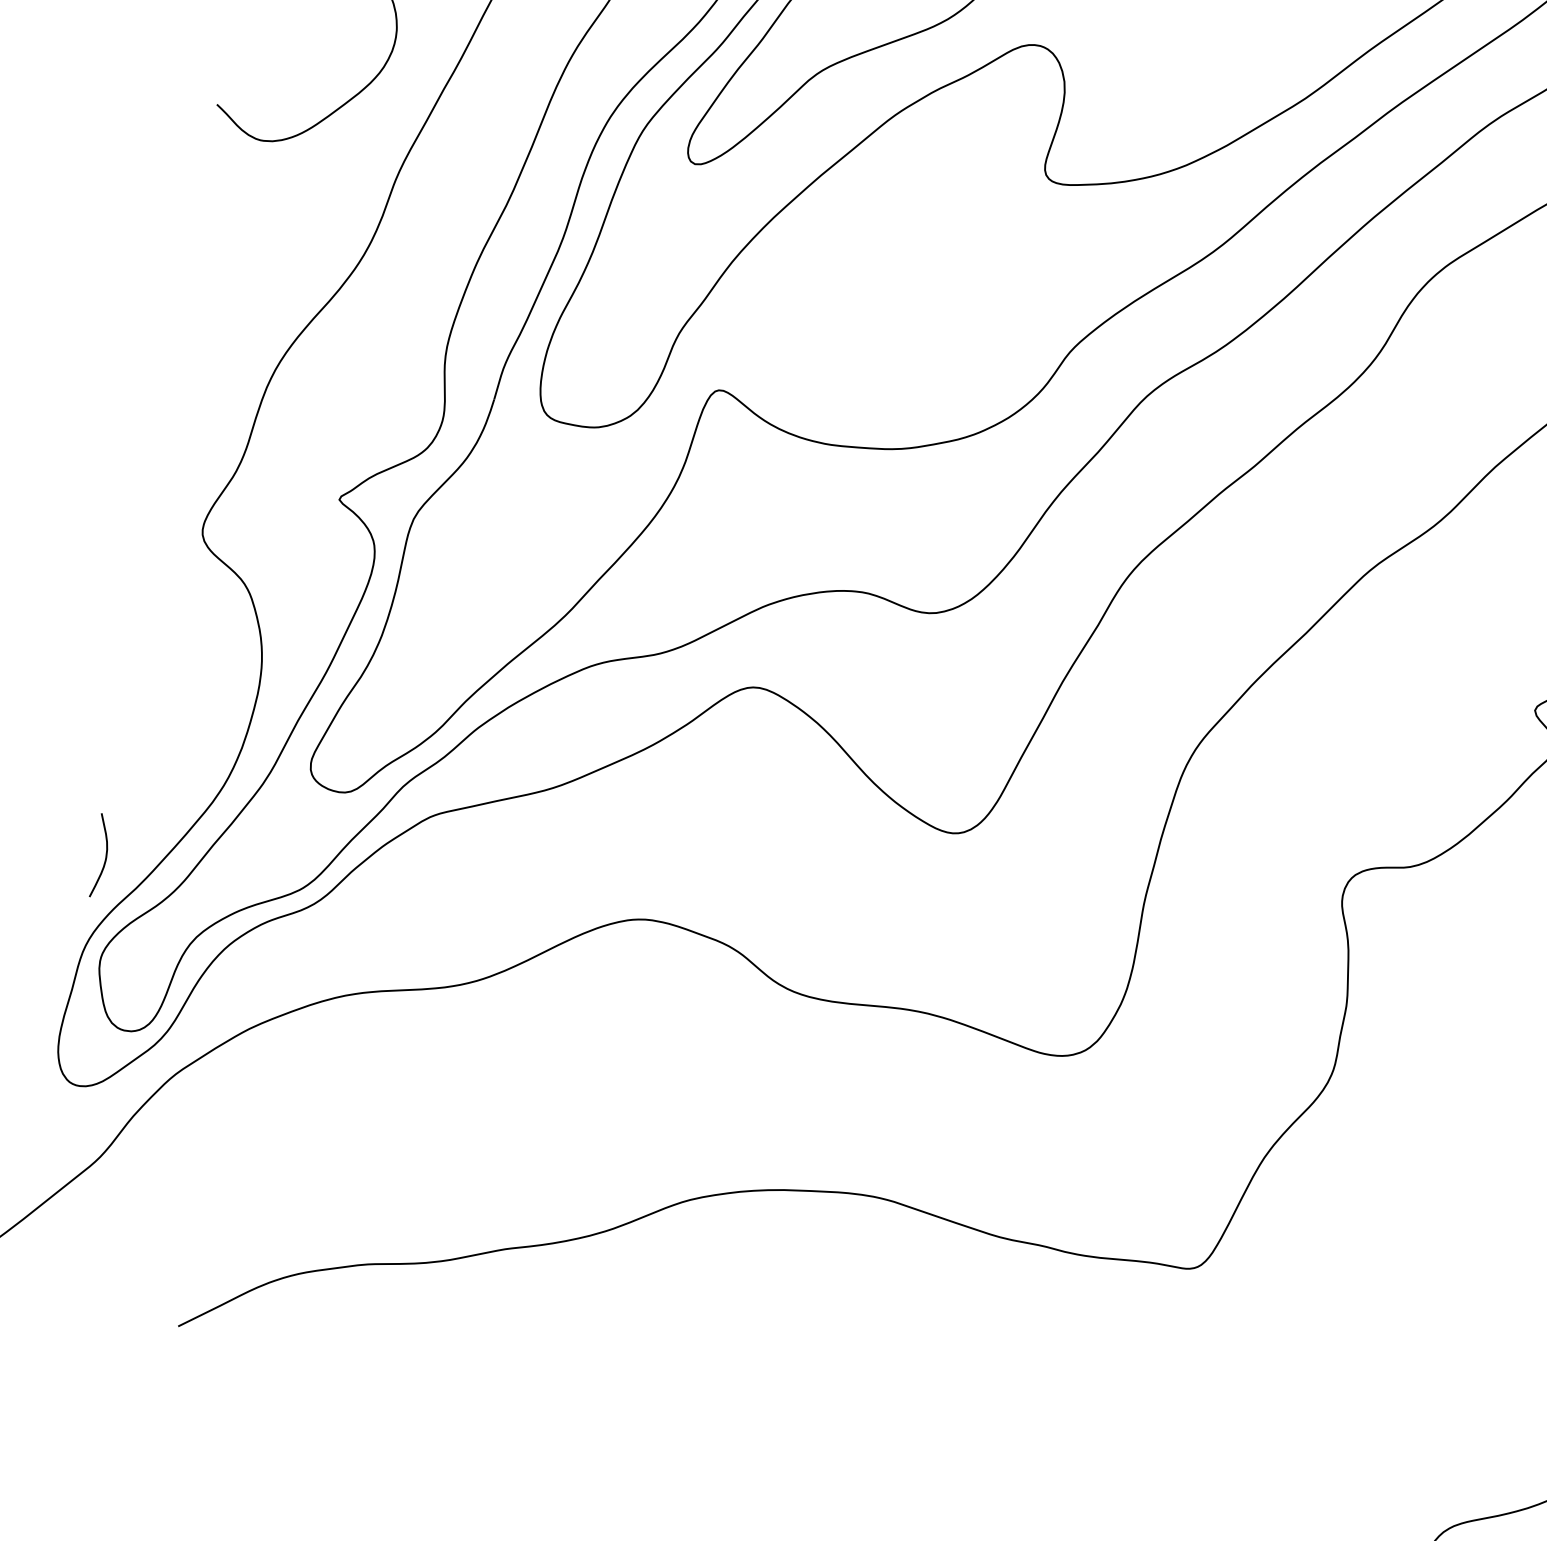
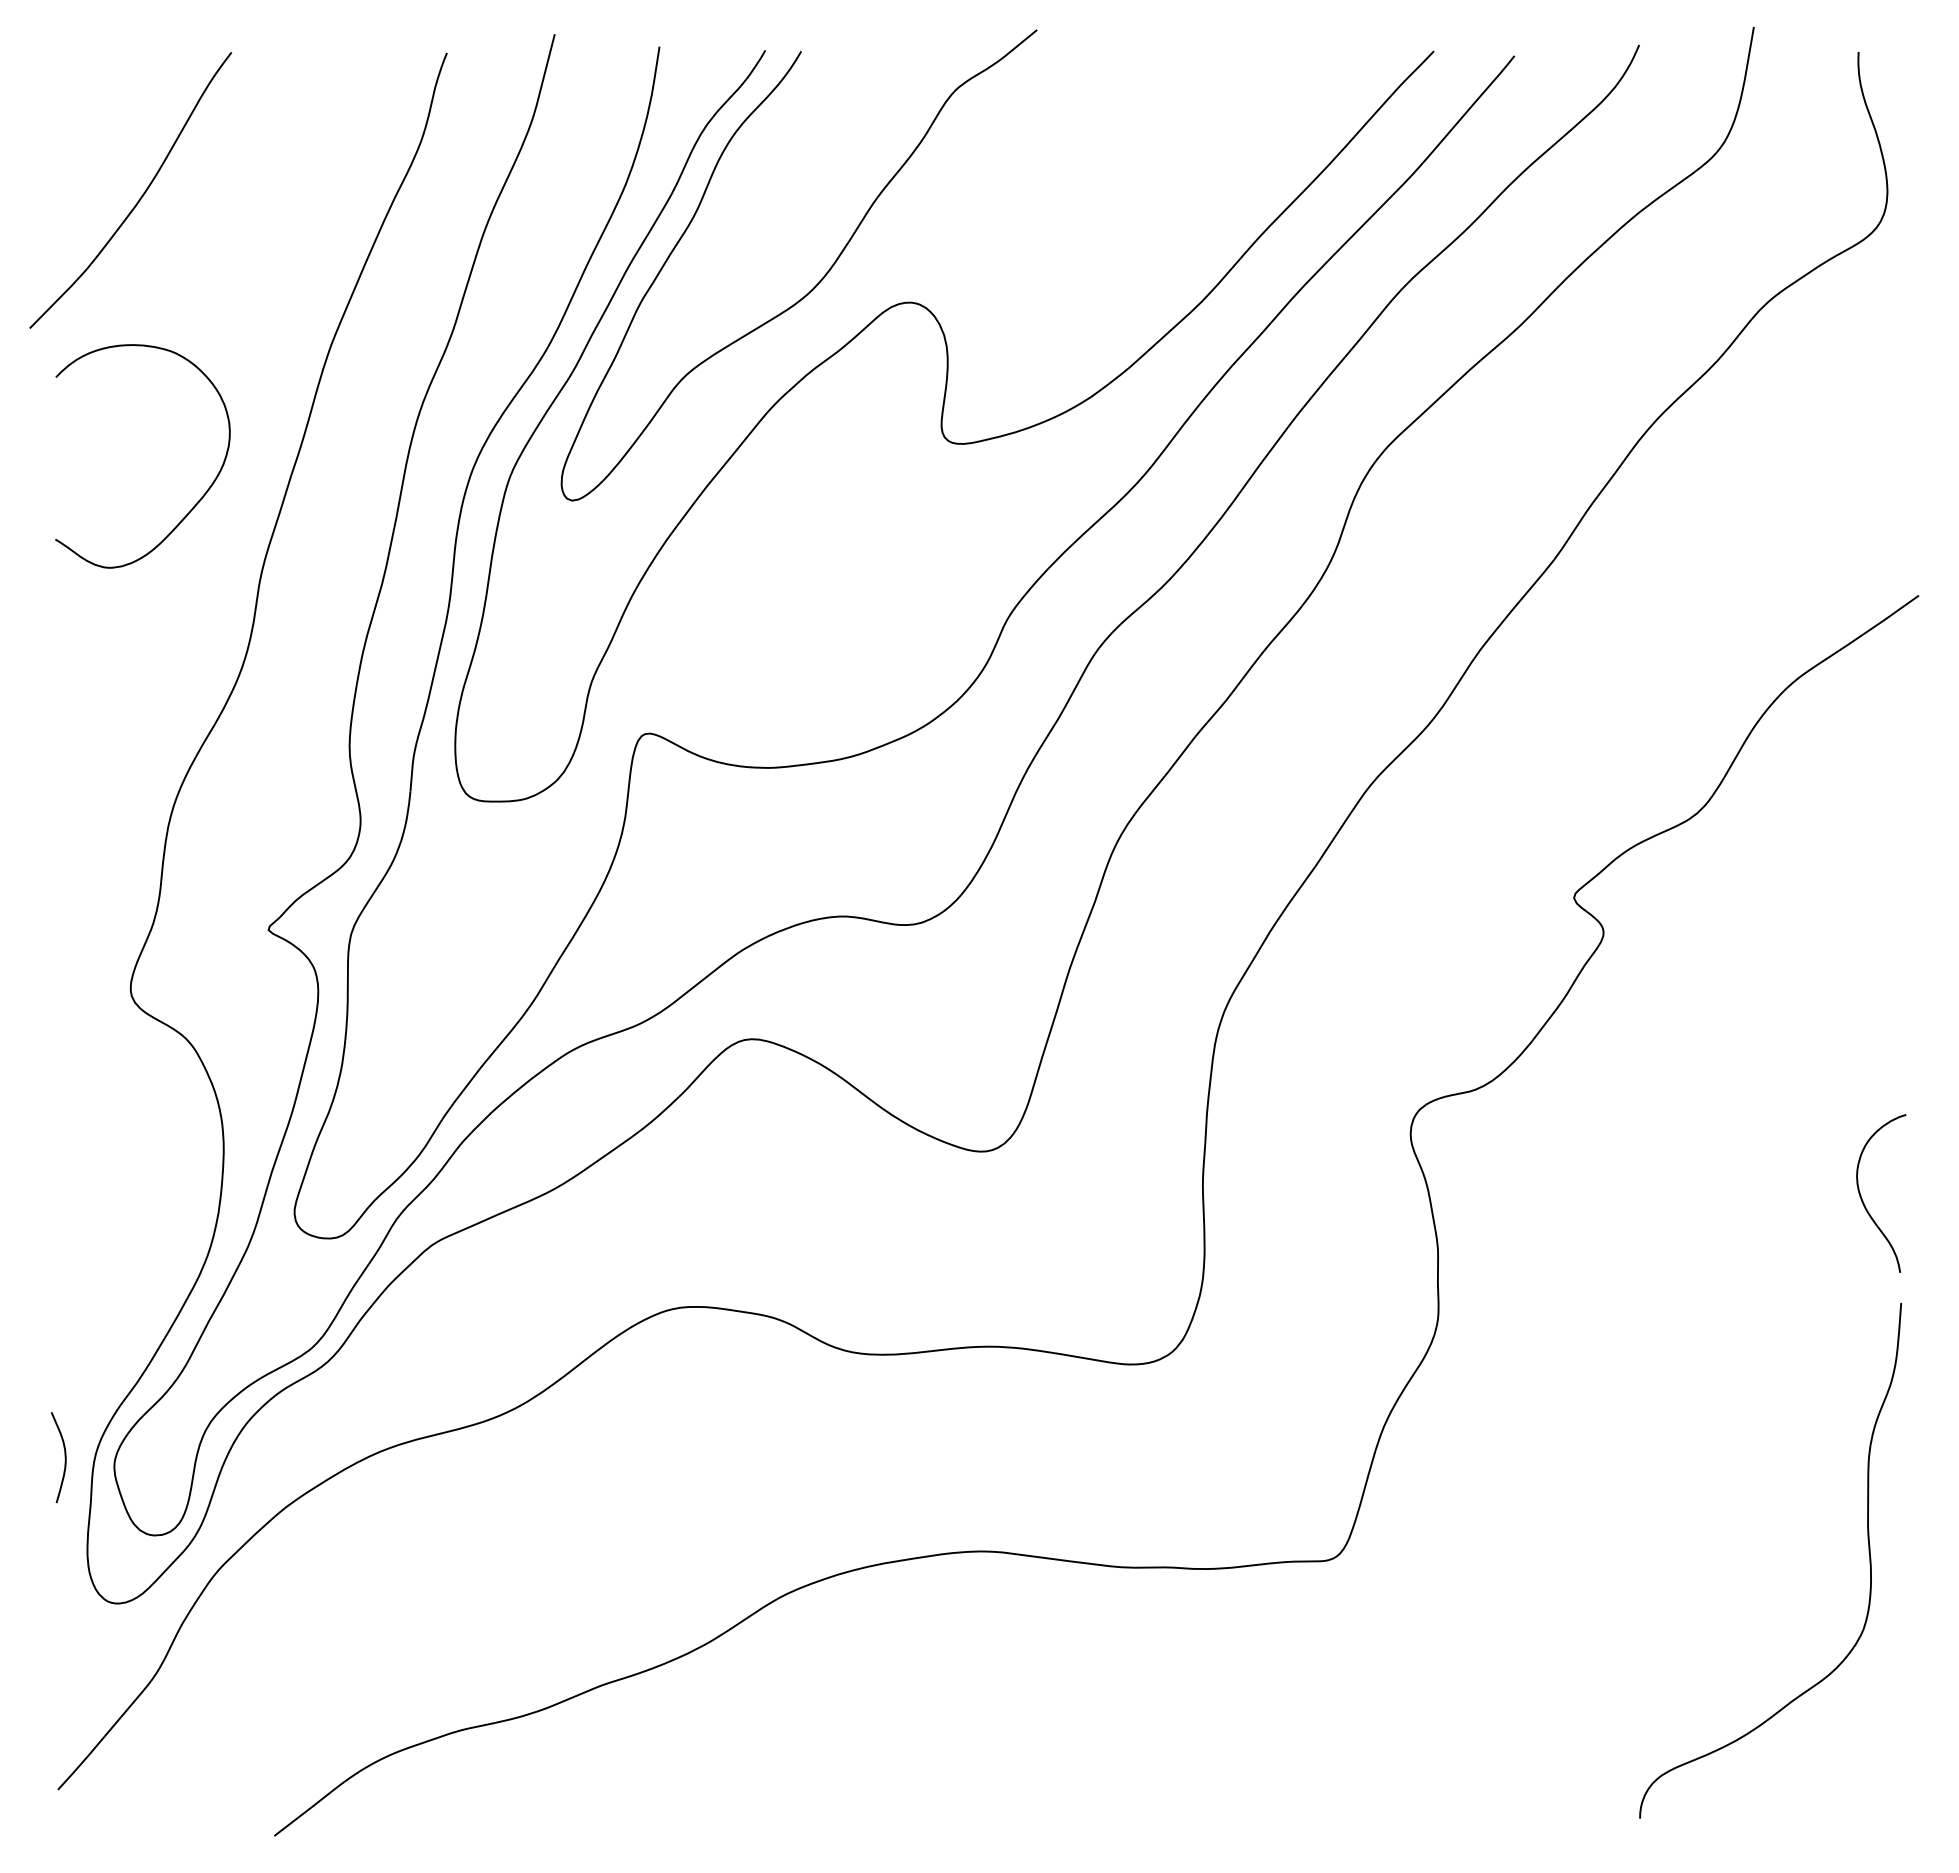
curve: (105, 856) -> (64, 1457), moved

